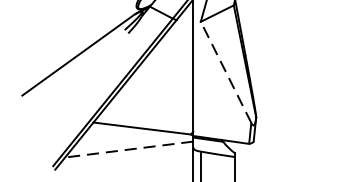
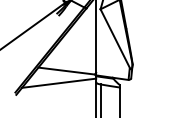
line: (226, 72) -> (115, 38), dashed -> solid
line: (128, 149) -> (58, 83), dashed -> solid

